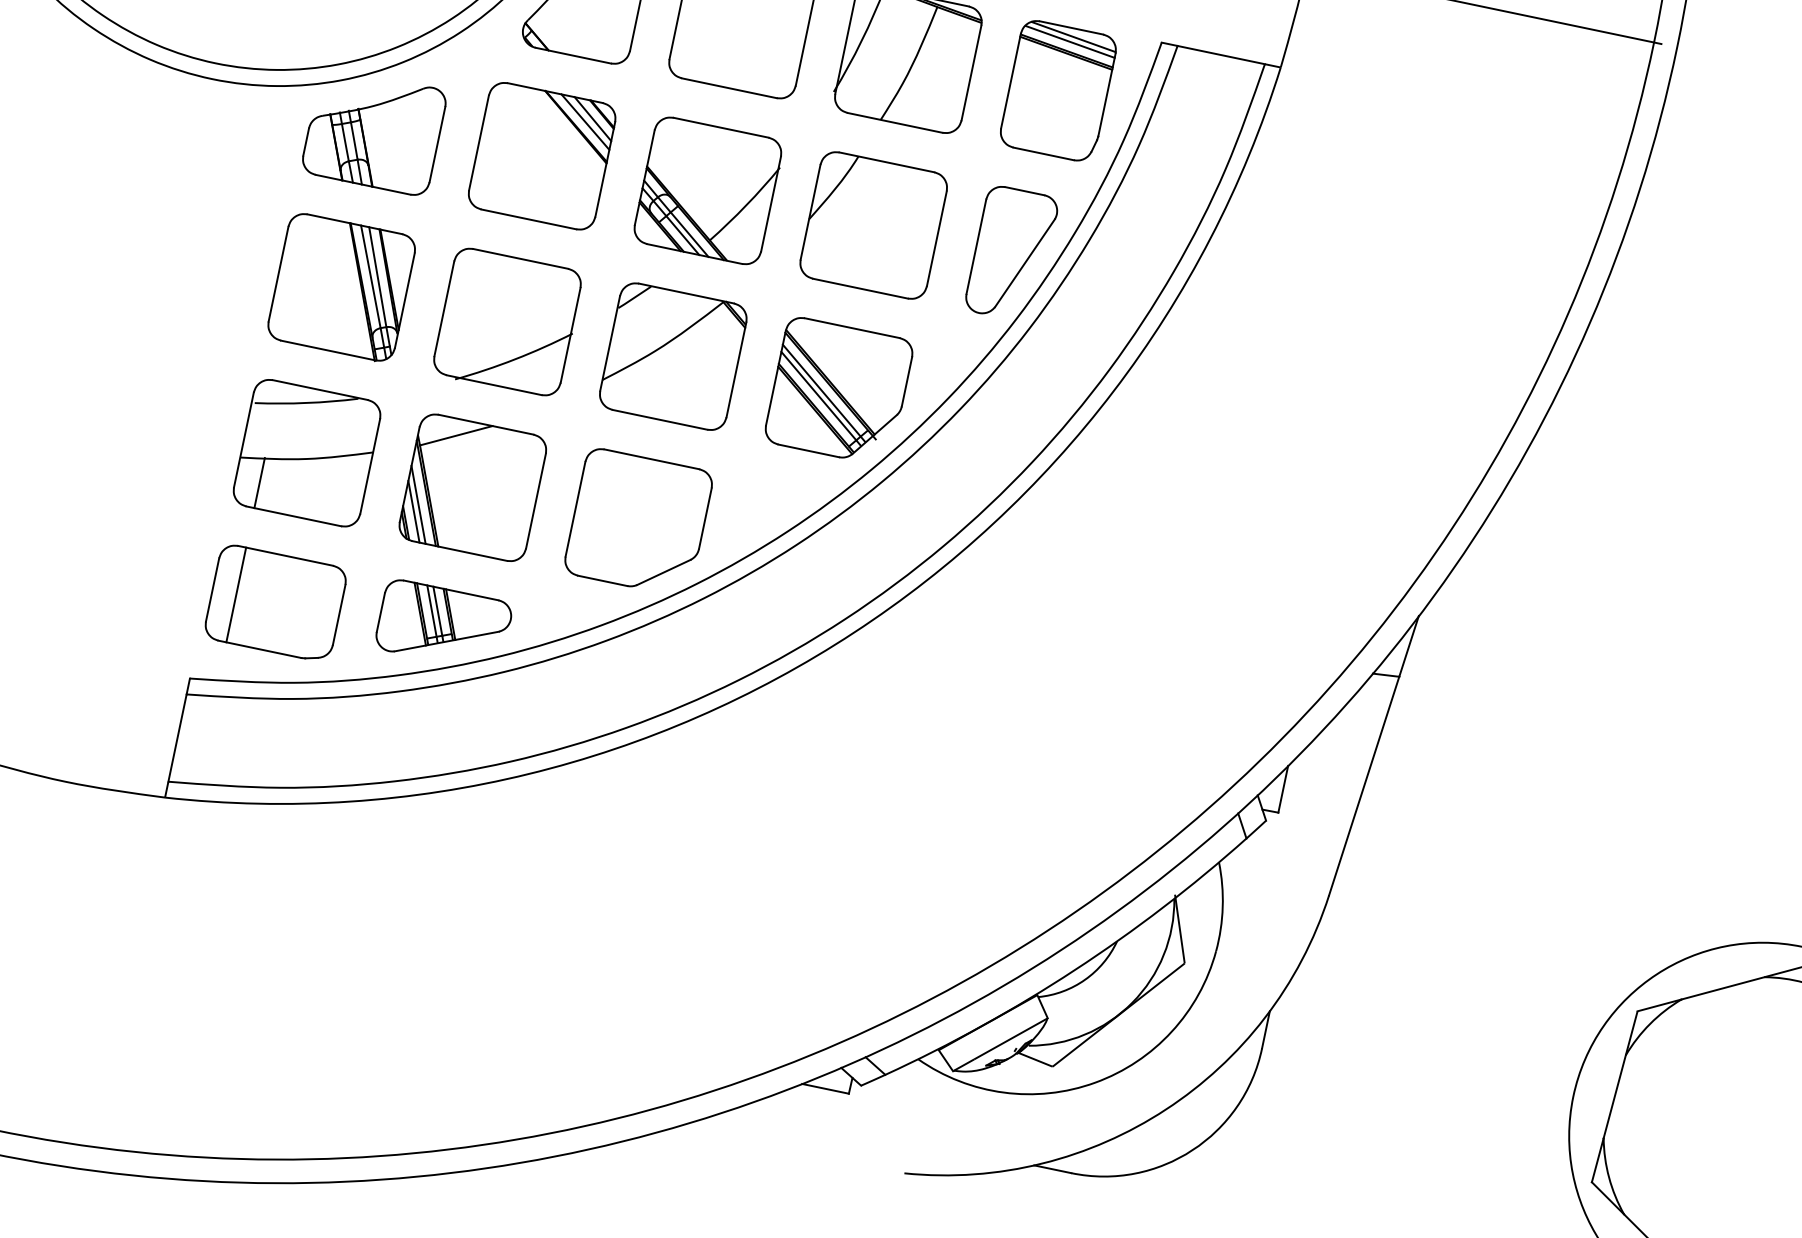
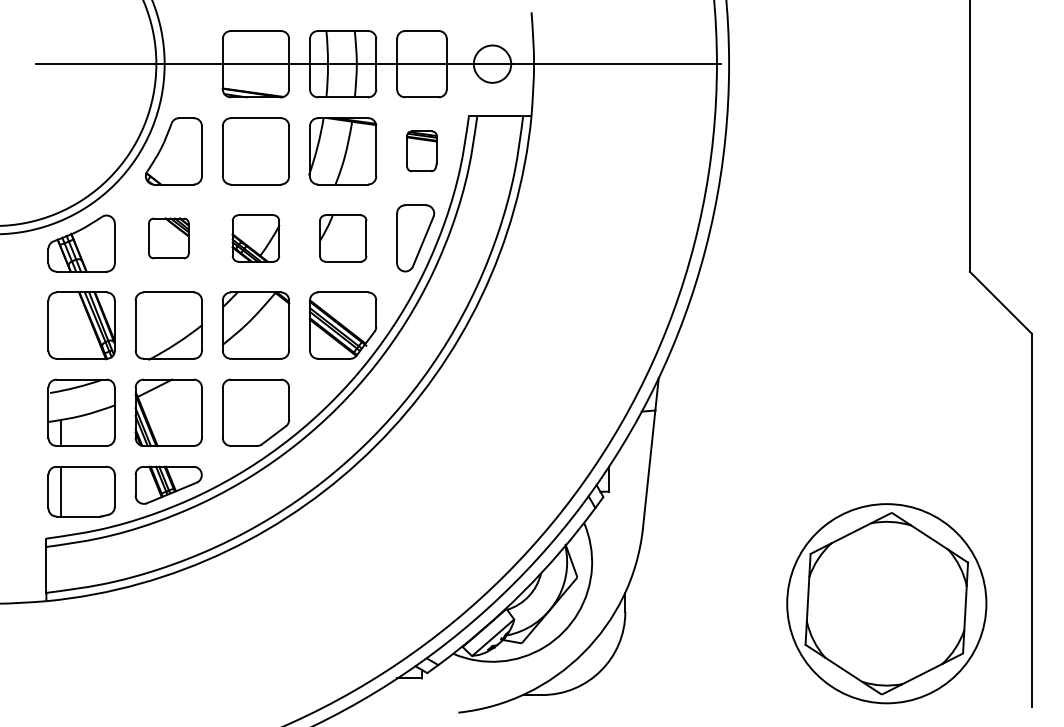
part: (1057, 91) -> (421, 151), size x0.6
part: (541, 156) -> (168, 238), size x0.6
part: (707, 190) -> (255, 238), size x0.7
part: (874, 225) -> (343, 238), size x0.7

